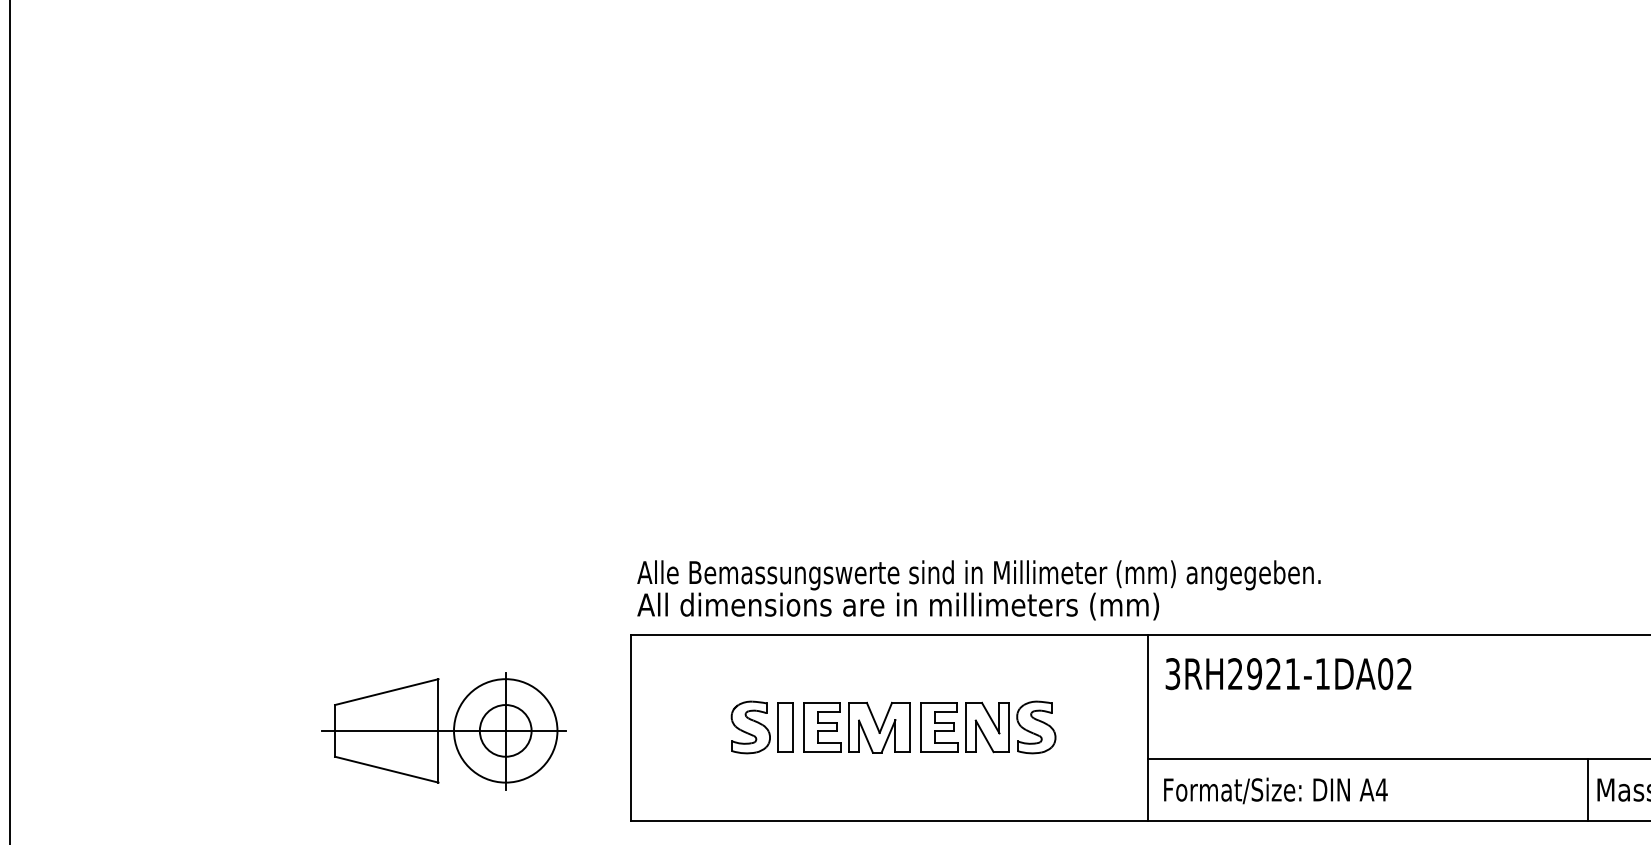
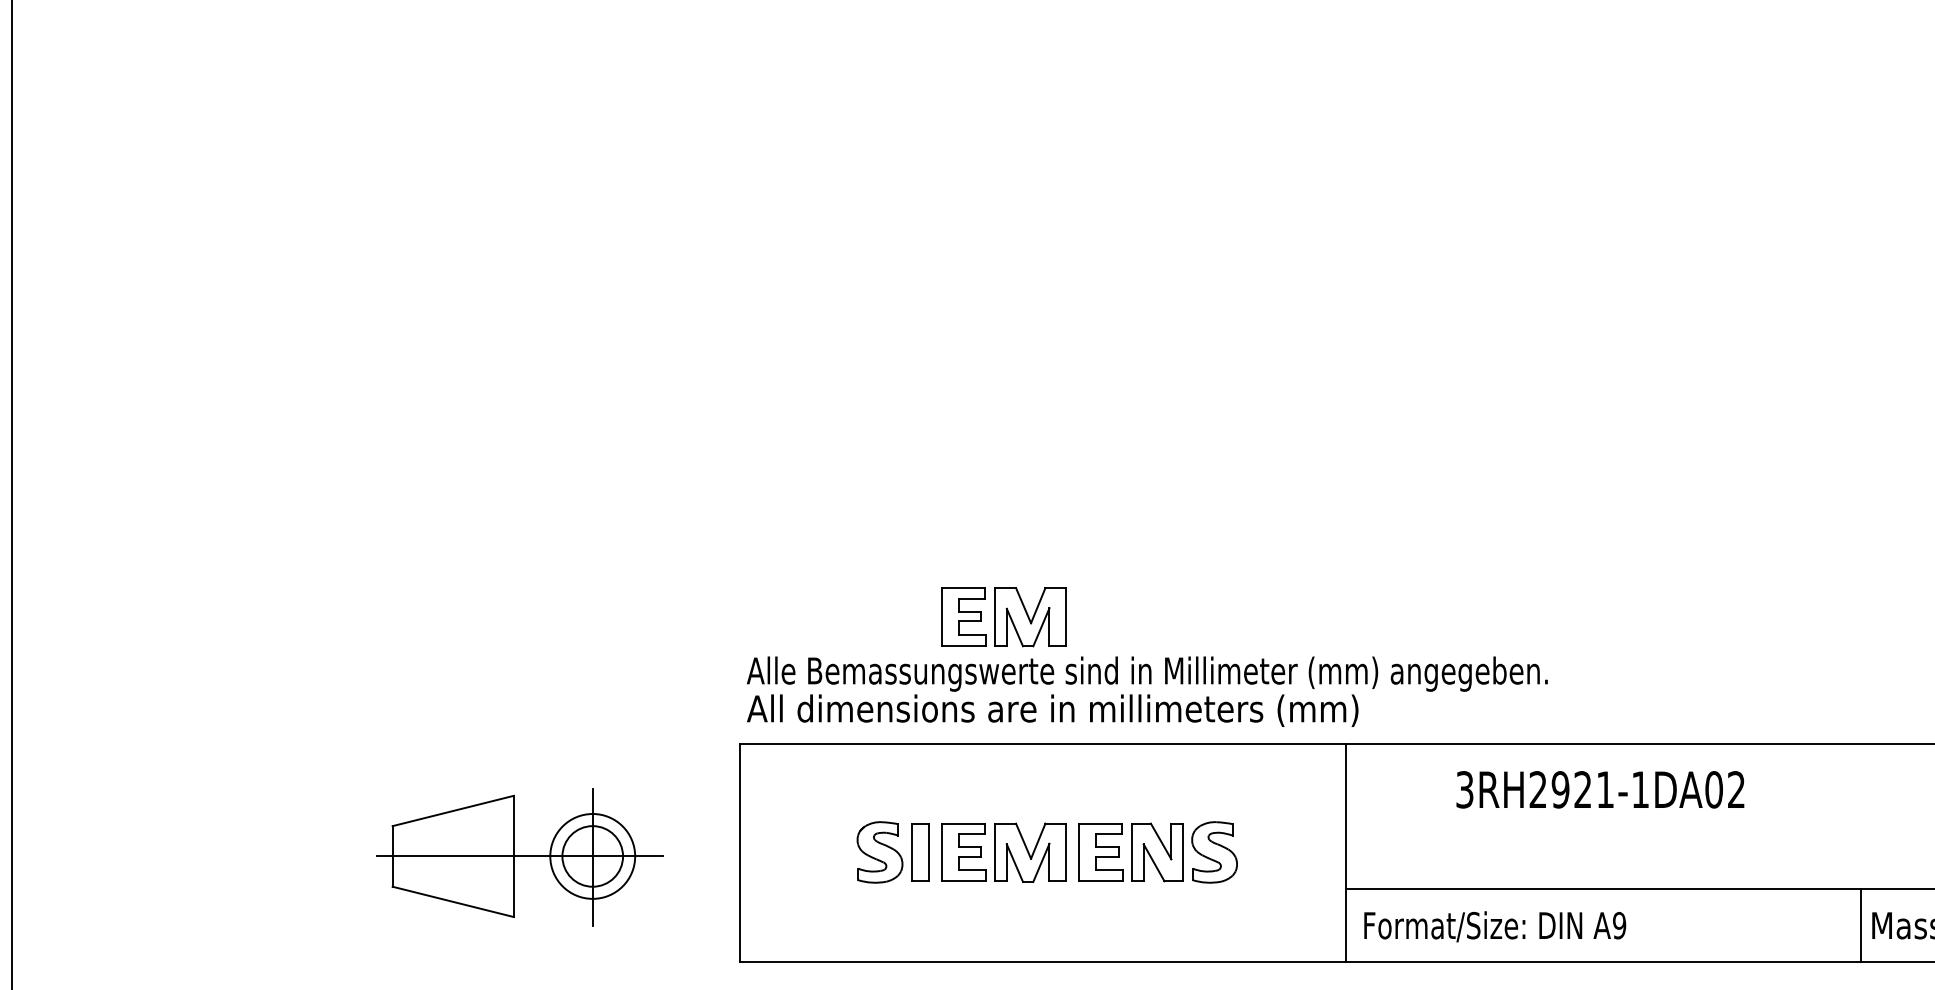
part: (856, 526) -> (1003, 616), added
text: (1288, 674) -> (1600, 790), moved
circle: (505, 730) -> (592, 855), size x0.7
text: (1381, 789) -> (1619, 925), A4 -> A9

